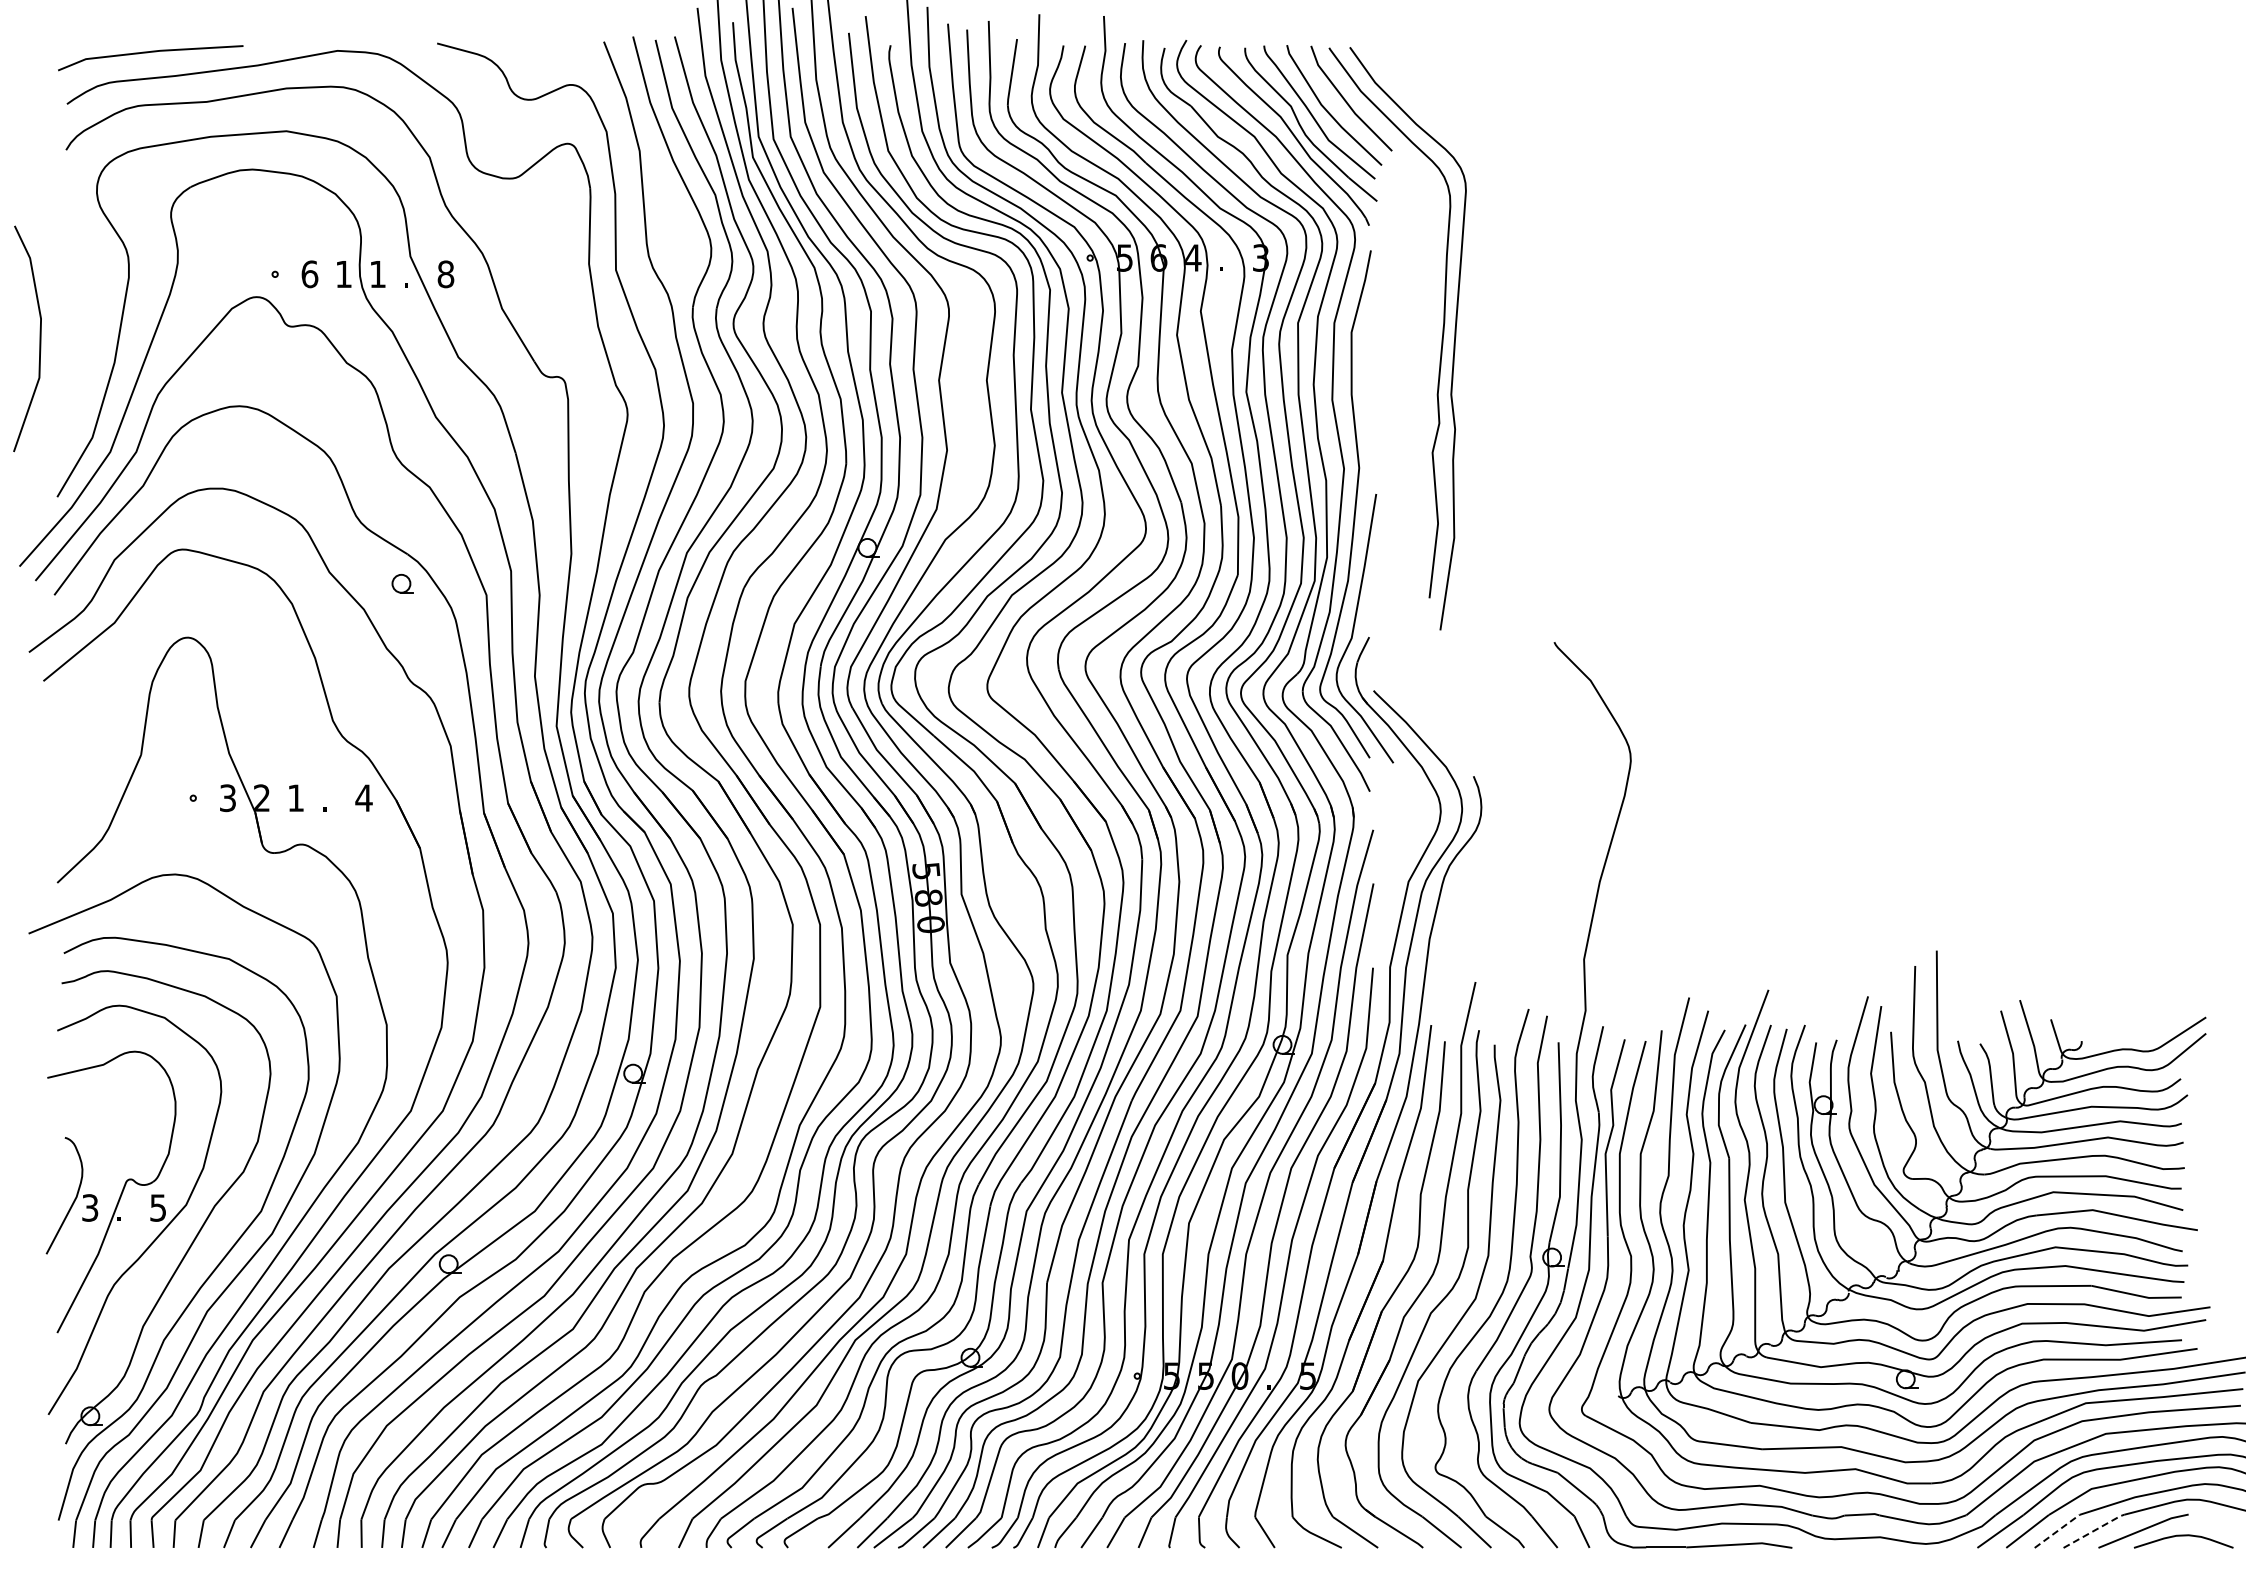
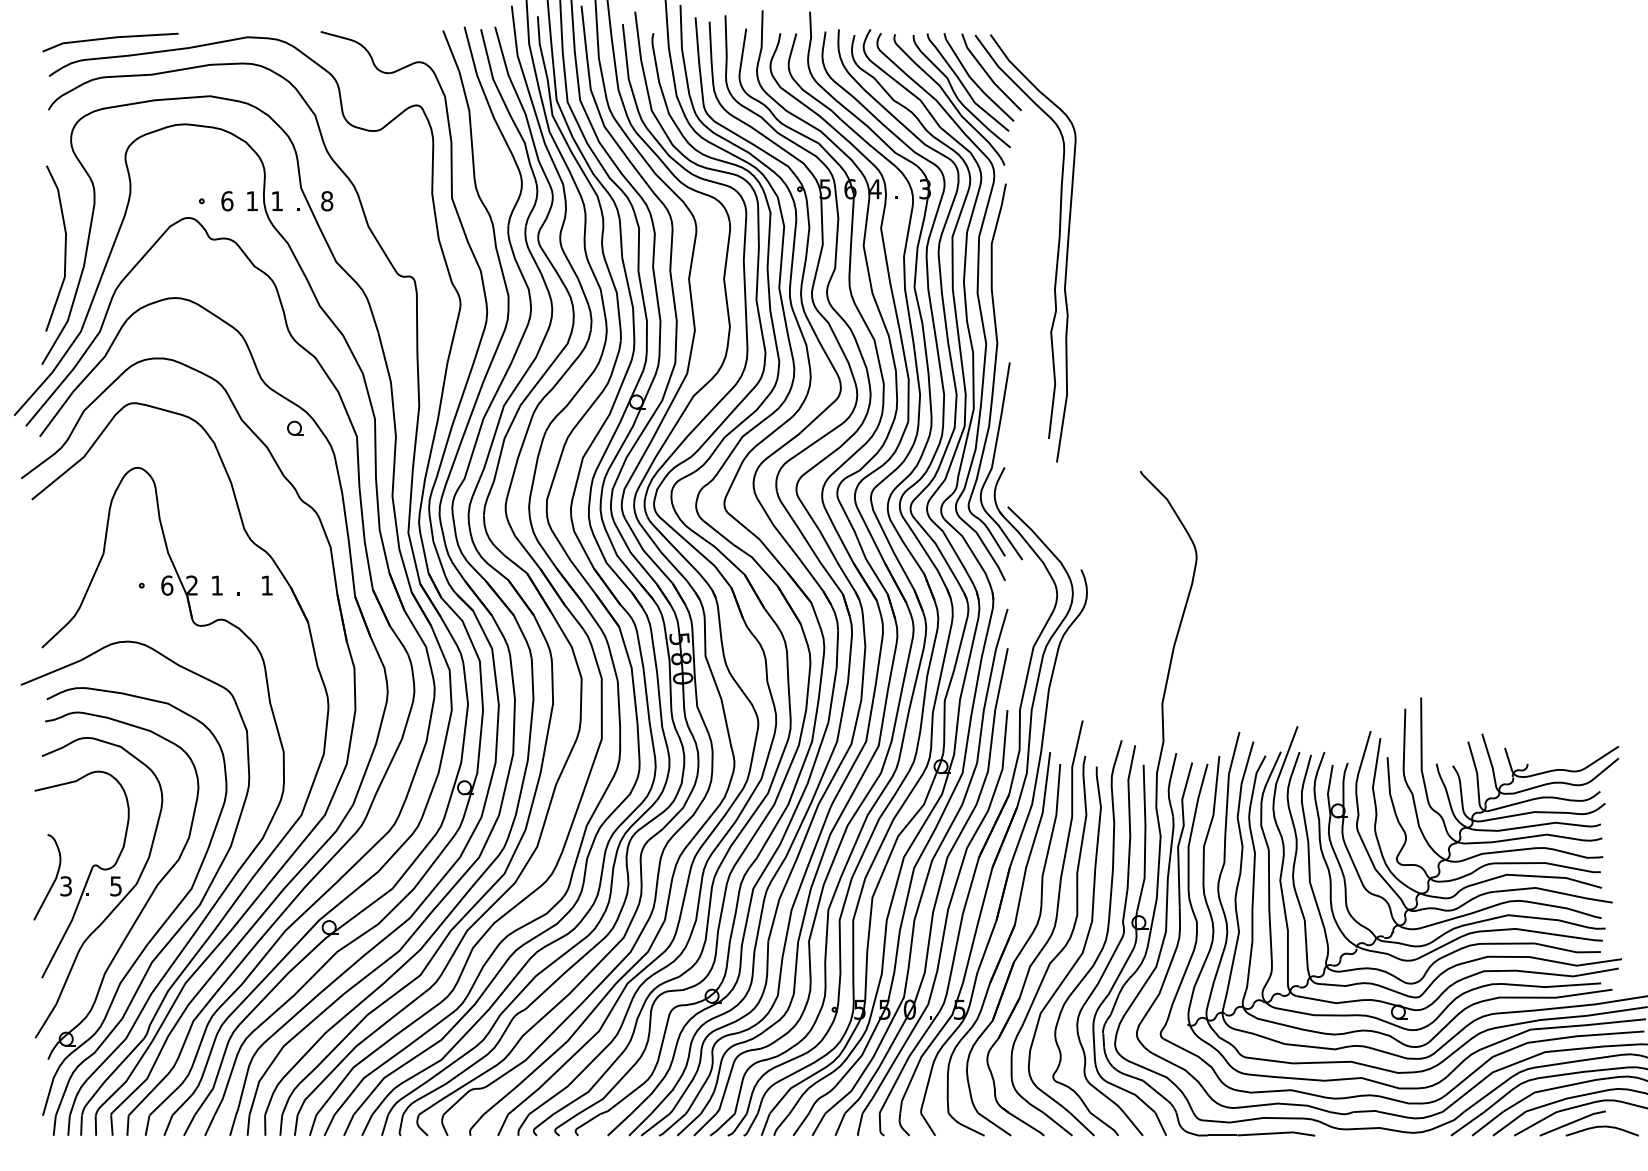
line: (39, 338) -> (64, 248), moved
text: (363, 797) -> (266, 585), 4 -> 1
text: (227, 798) -> (166, 585), 3 -> 6
line: (2094, 1530) -> (1536, 1123), dashed -> solid
line: (2057, 1531) -> (1509, 1123), dashed -> solid

